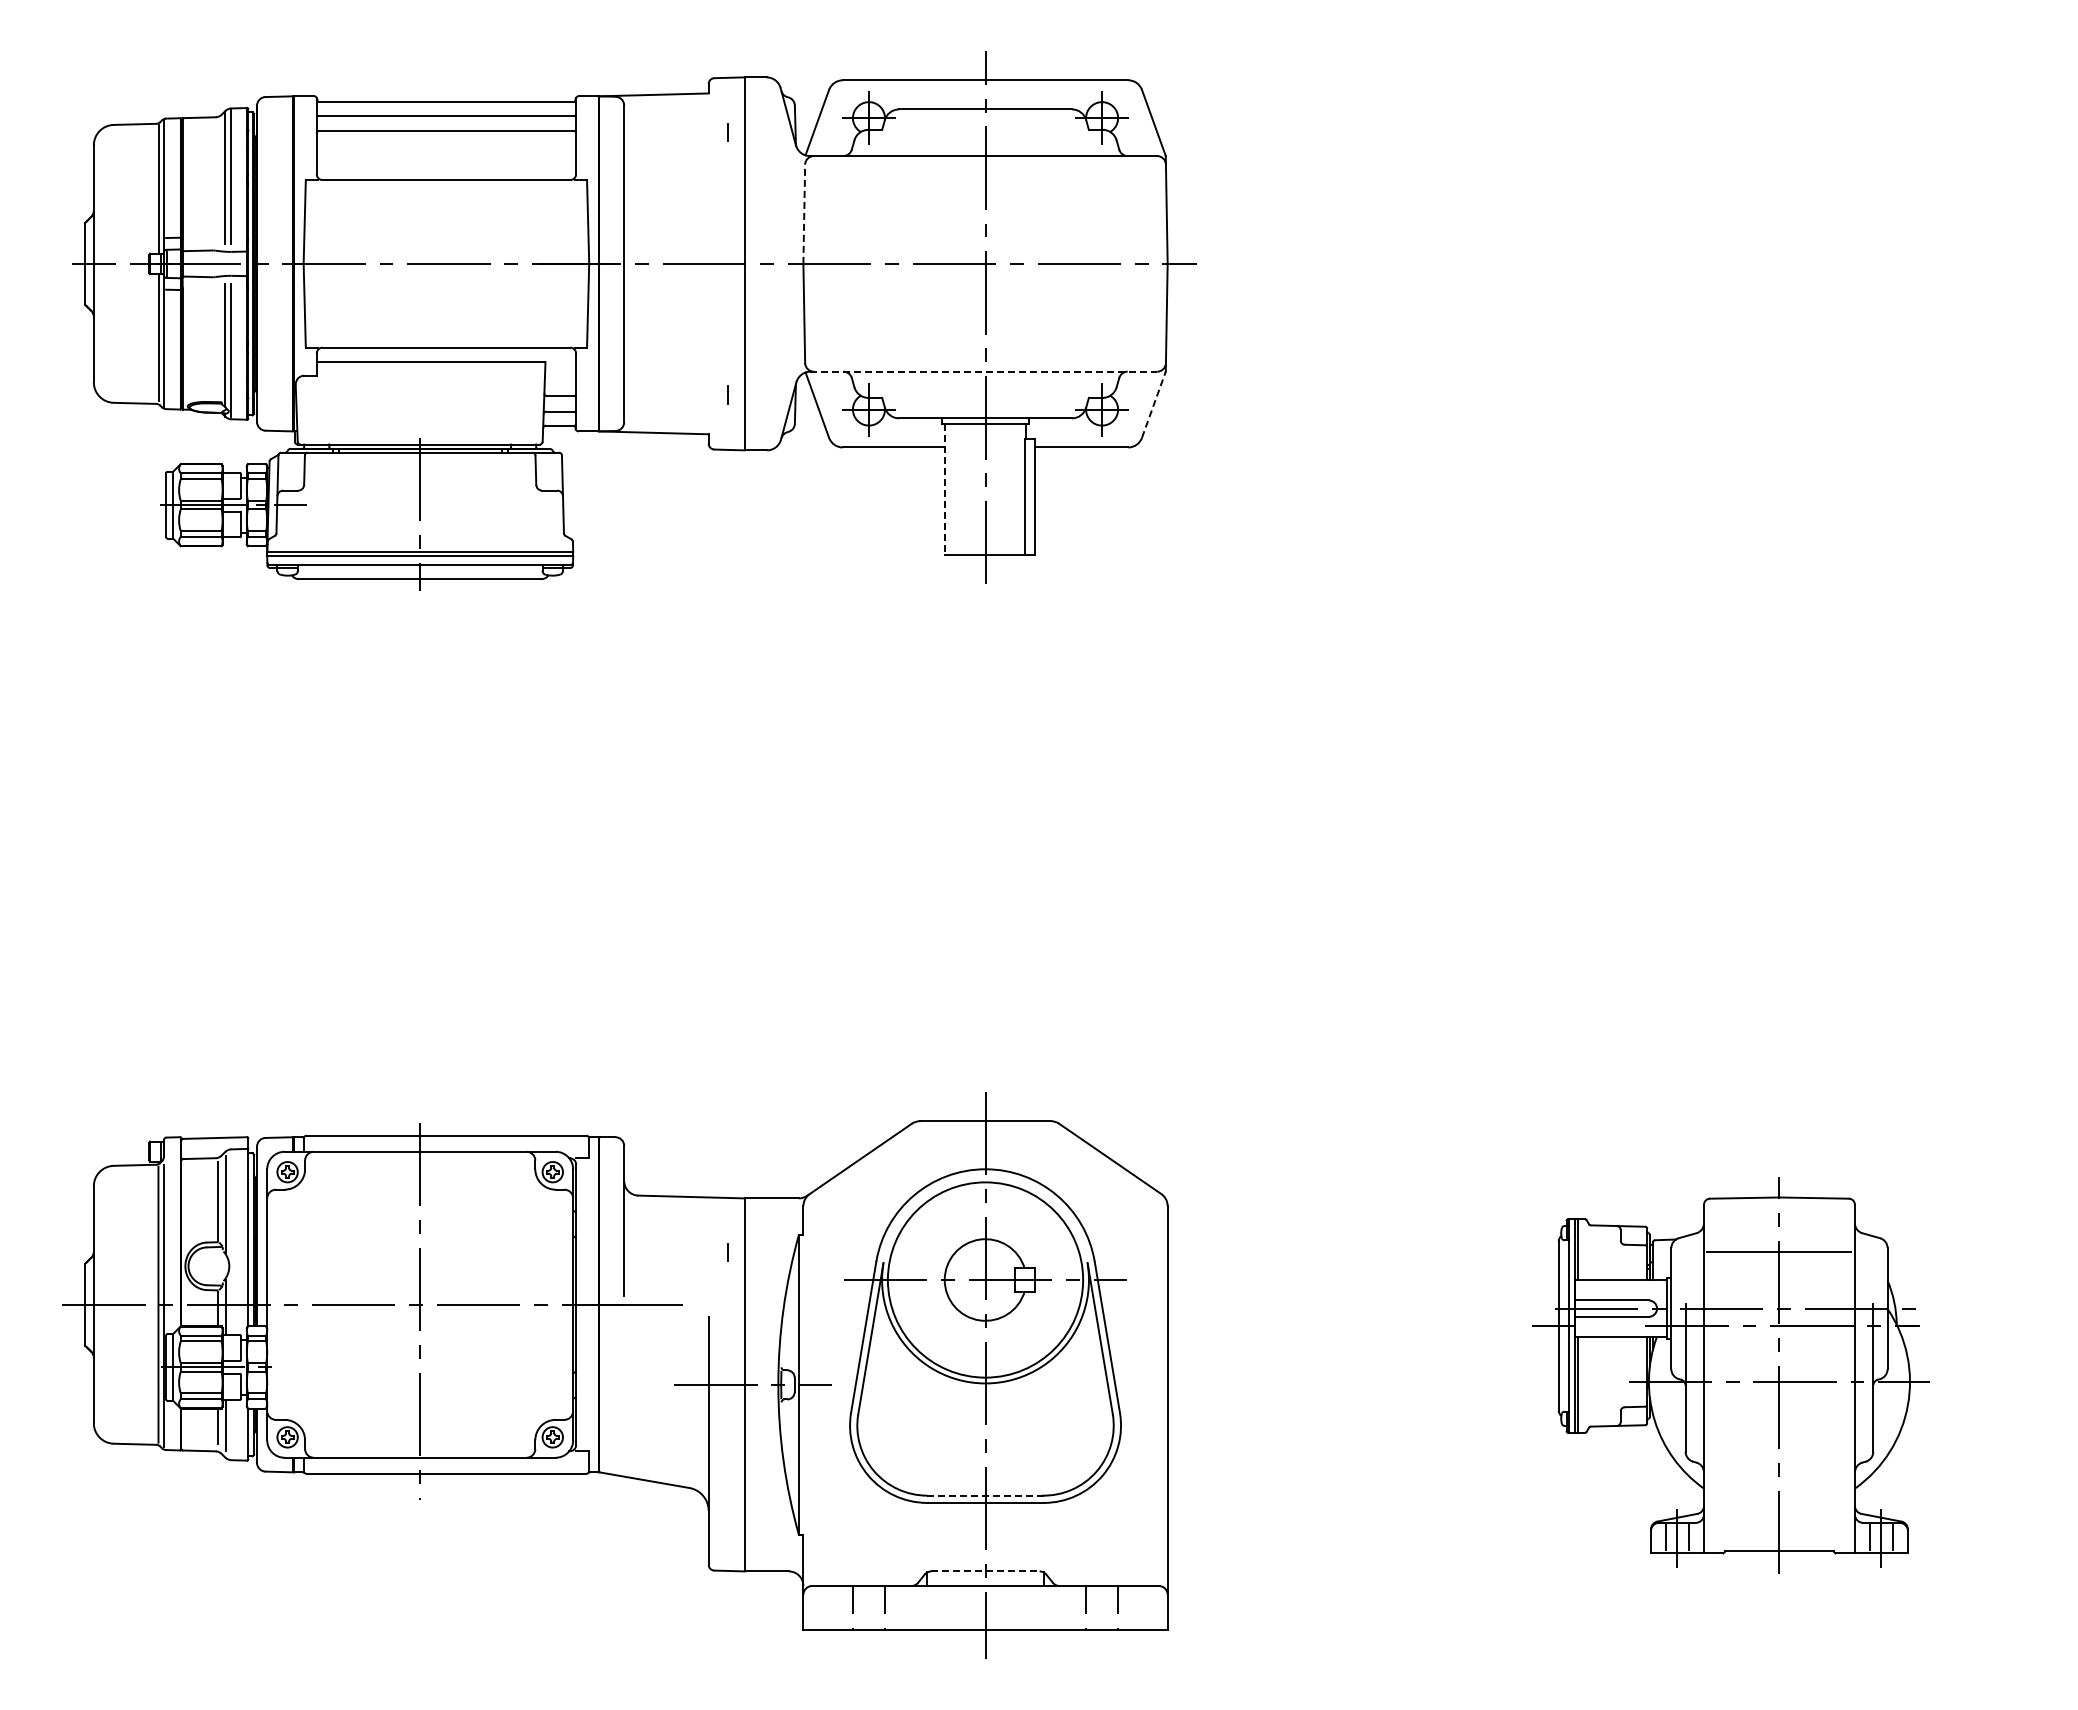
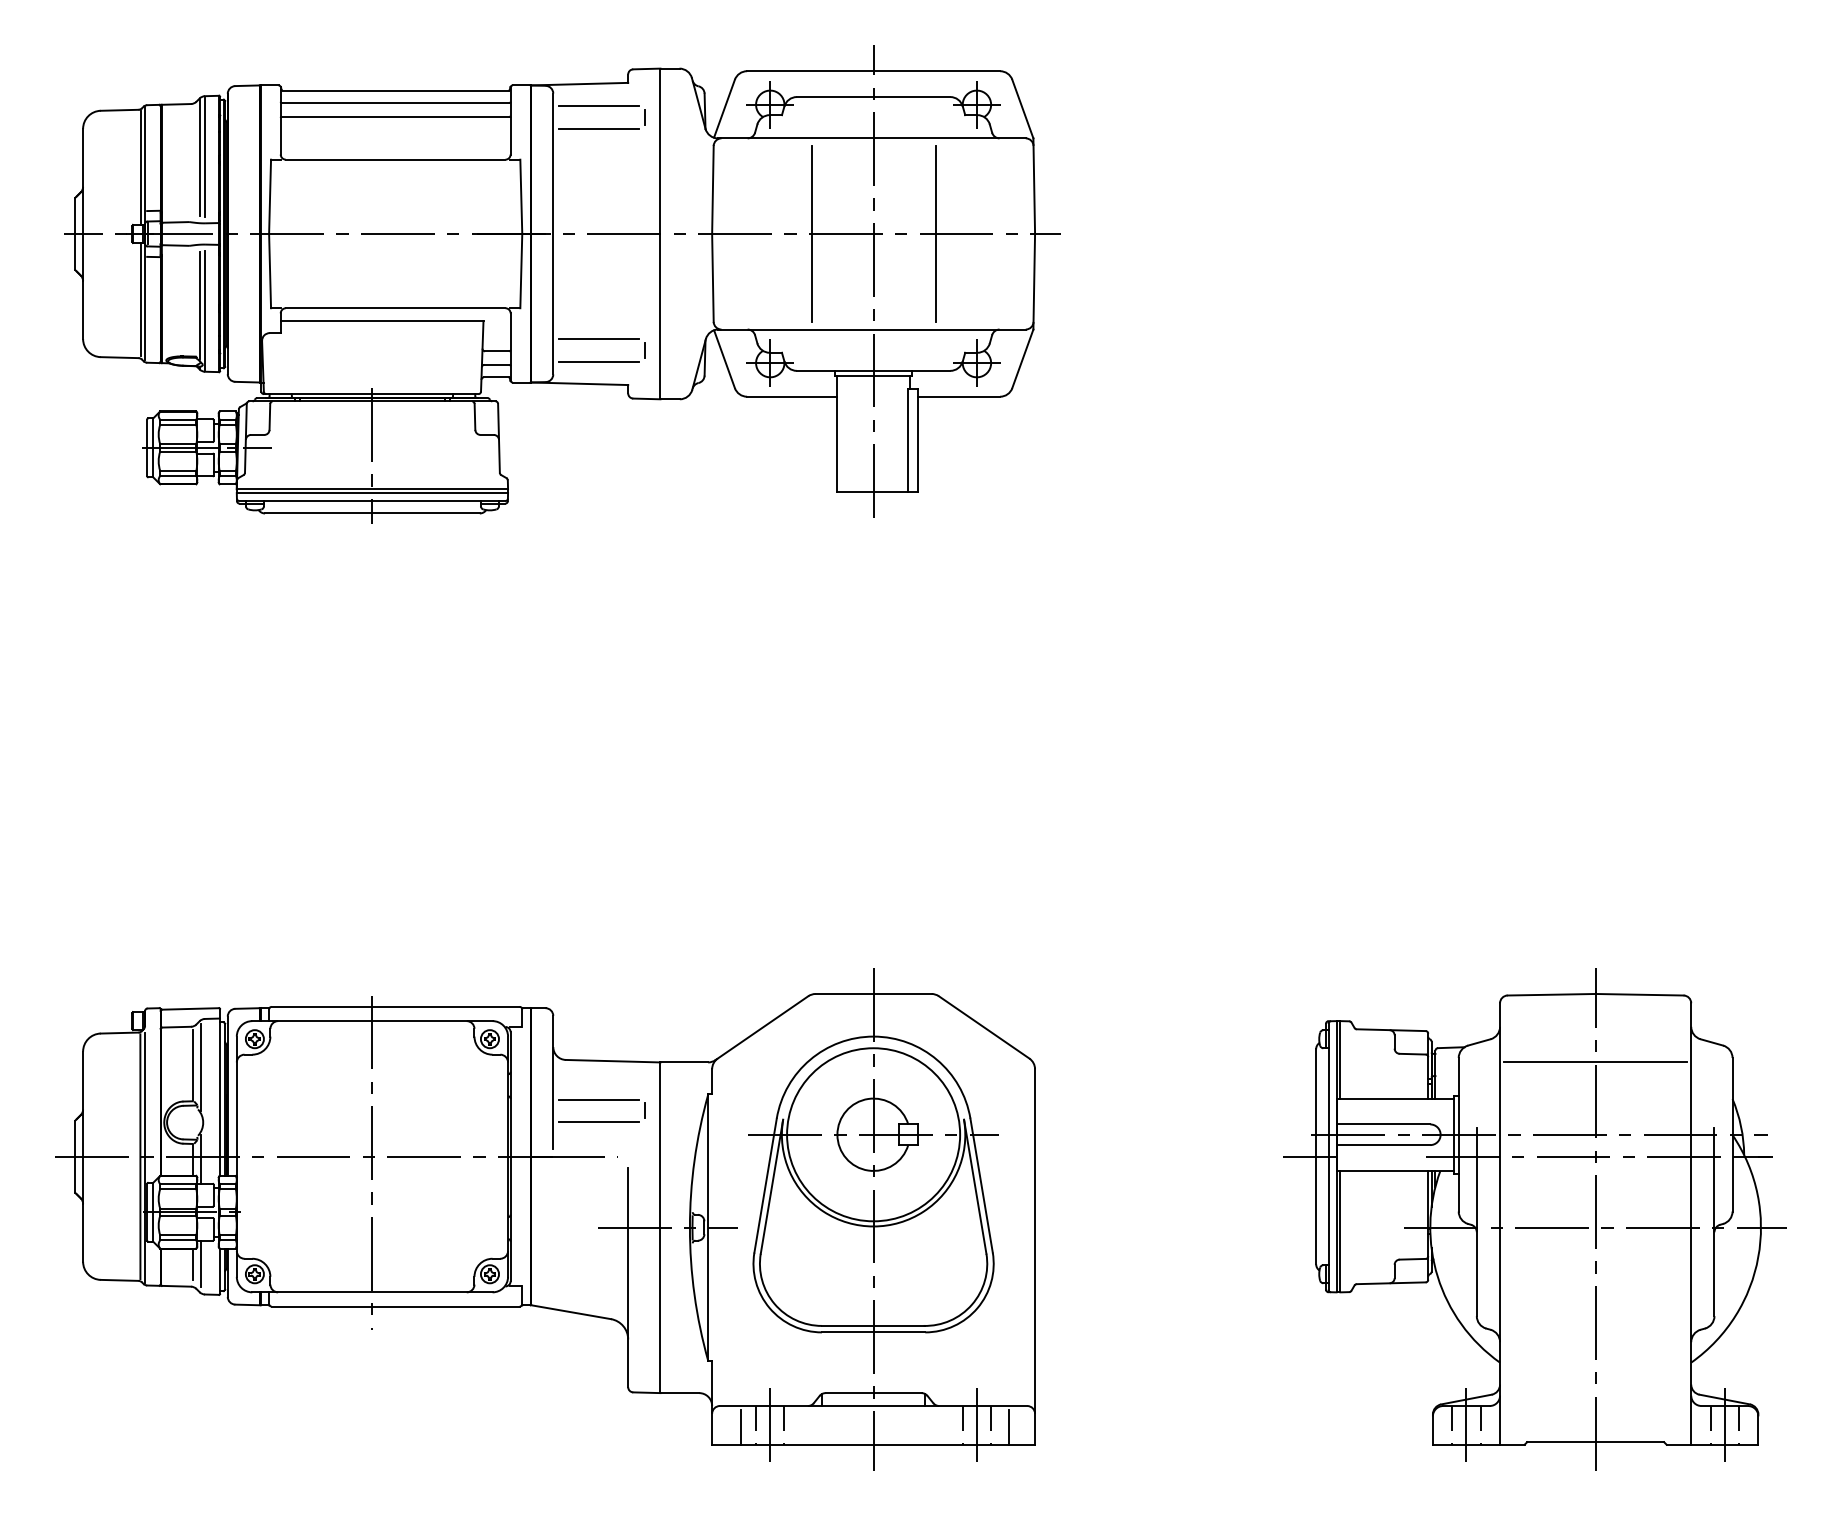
line: (675, 119) -> (598, 105), added
line: (675, 145) -> (598, 129), added
line: (804, 214) -> (713, 190), dashed -> solid
line: (915, 263) -> (811, 233), added
line: (1055, 263) -> (935, 233), added
line: (984, 371) -> (872, 329), dashed -> solid
line: (675, 382) -> (598, 339), added
line: (1154, 404) -> (1023, 358), dashed -> solid
line: (675, 408) -> (598, 362), added
line: (944, 489) -> (837, 433), dashed -> solid
line: (675, 1240) -> (598, 1099), added
line: (675, 1265) -> (598, 1121), added
part: (1731, 1375) -> (1534, 1219), size x1.43
line: (986, 1495) -> (874, 1325), dashed -> solid
line: (986, 1571) -> (874, 1393), dashed -> solid
line: (868, 1607) -> (769, 1425), added
line: (1102, 1607) -> (977, 1425), added
line: (835, 1609) -> (740, 1426), added
line: (1138, 1609) -> (1009, 1426), added

